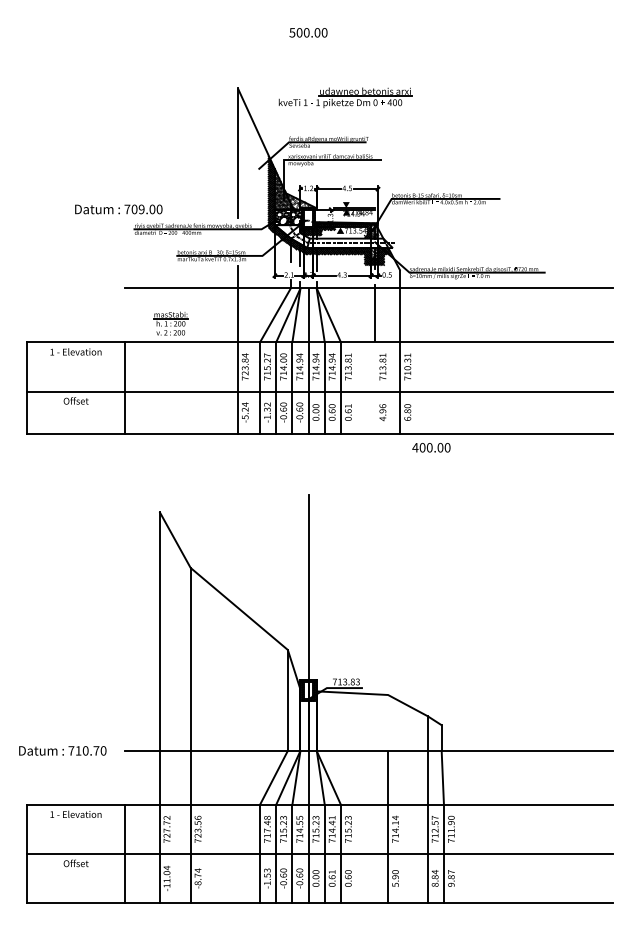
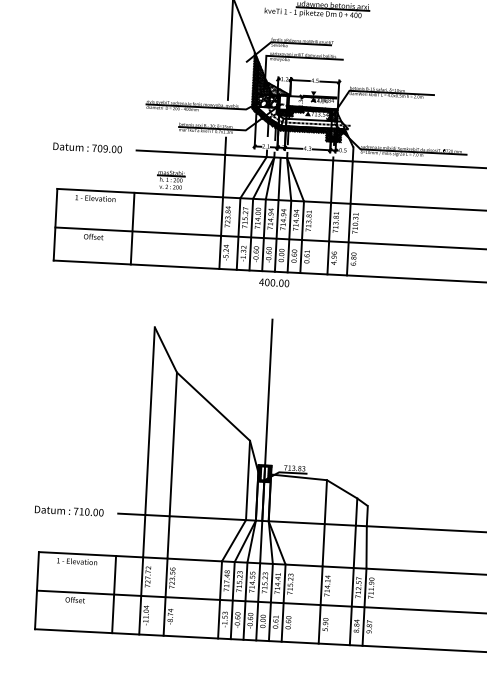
text: (118, 209) -> (87, 148), moved
line: (375, 387) -> (329, 238), added
text: (431, 447) -> (274, 282), moved
line: (388, 722) -> (326, 501), added
text: (96, 750) -> (95, 512), 710.70 -> 710.00

